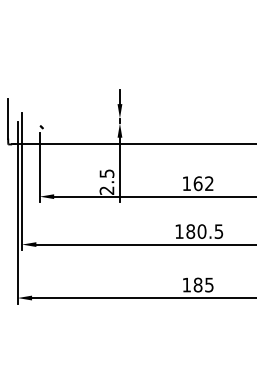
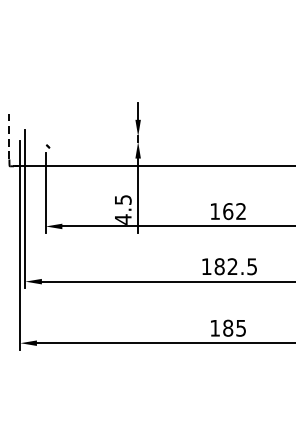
line: (8, 118) -> (9, 136), solid -> dashed
text: (106, 190) -> (122, 219), 2.5 -> 4.5
text: (201, 231) -> (232, 266), 180.5 -> 182.5

